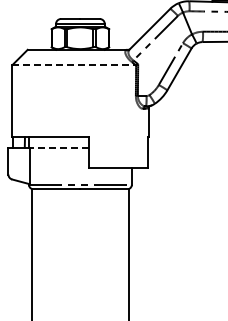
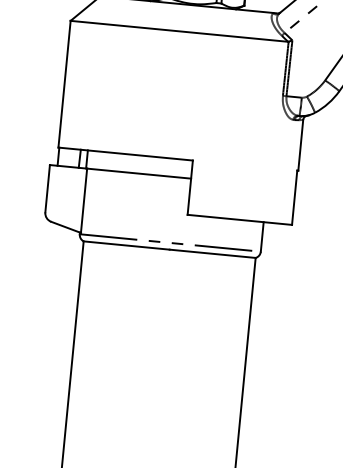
line: (74, 65) -> (180, 31), dashed -> solid
line: (59, 147) -> (139, 173), dashed -> solid

